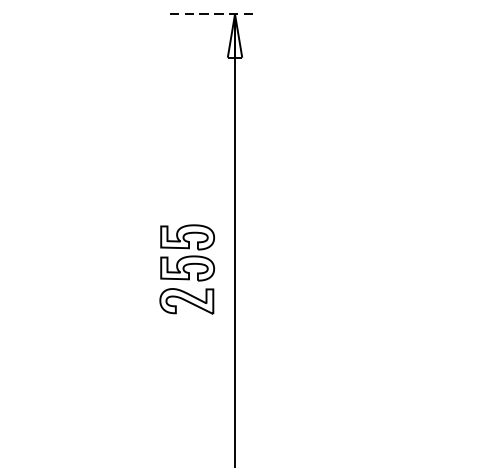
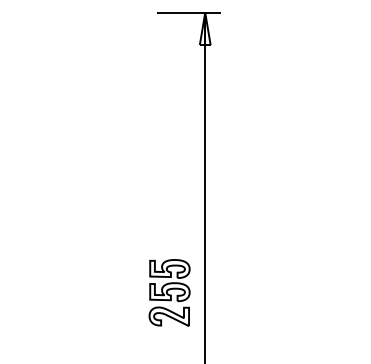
line: (213, 14) -> (189, 12), dashed -> solid
part: (187, 268) -> (169, 292), moved

